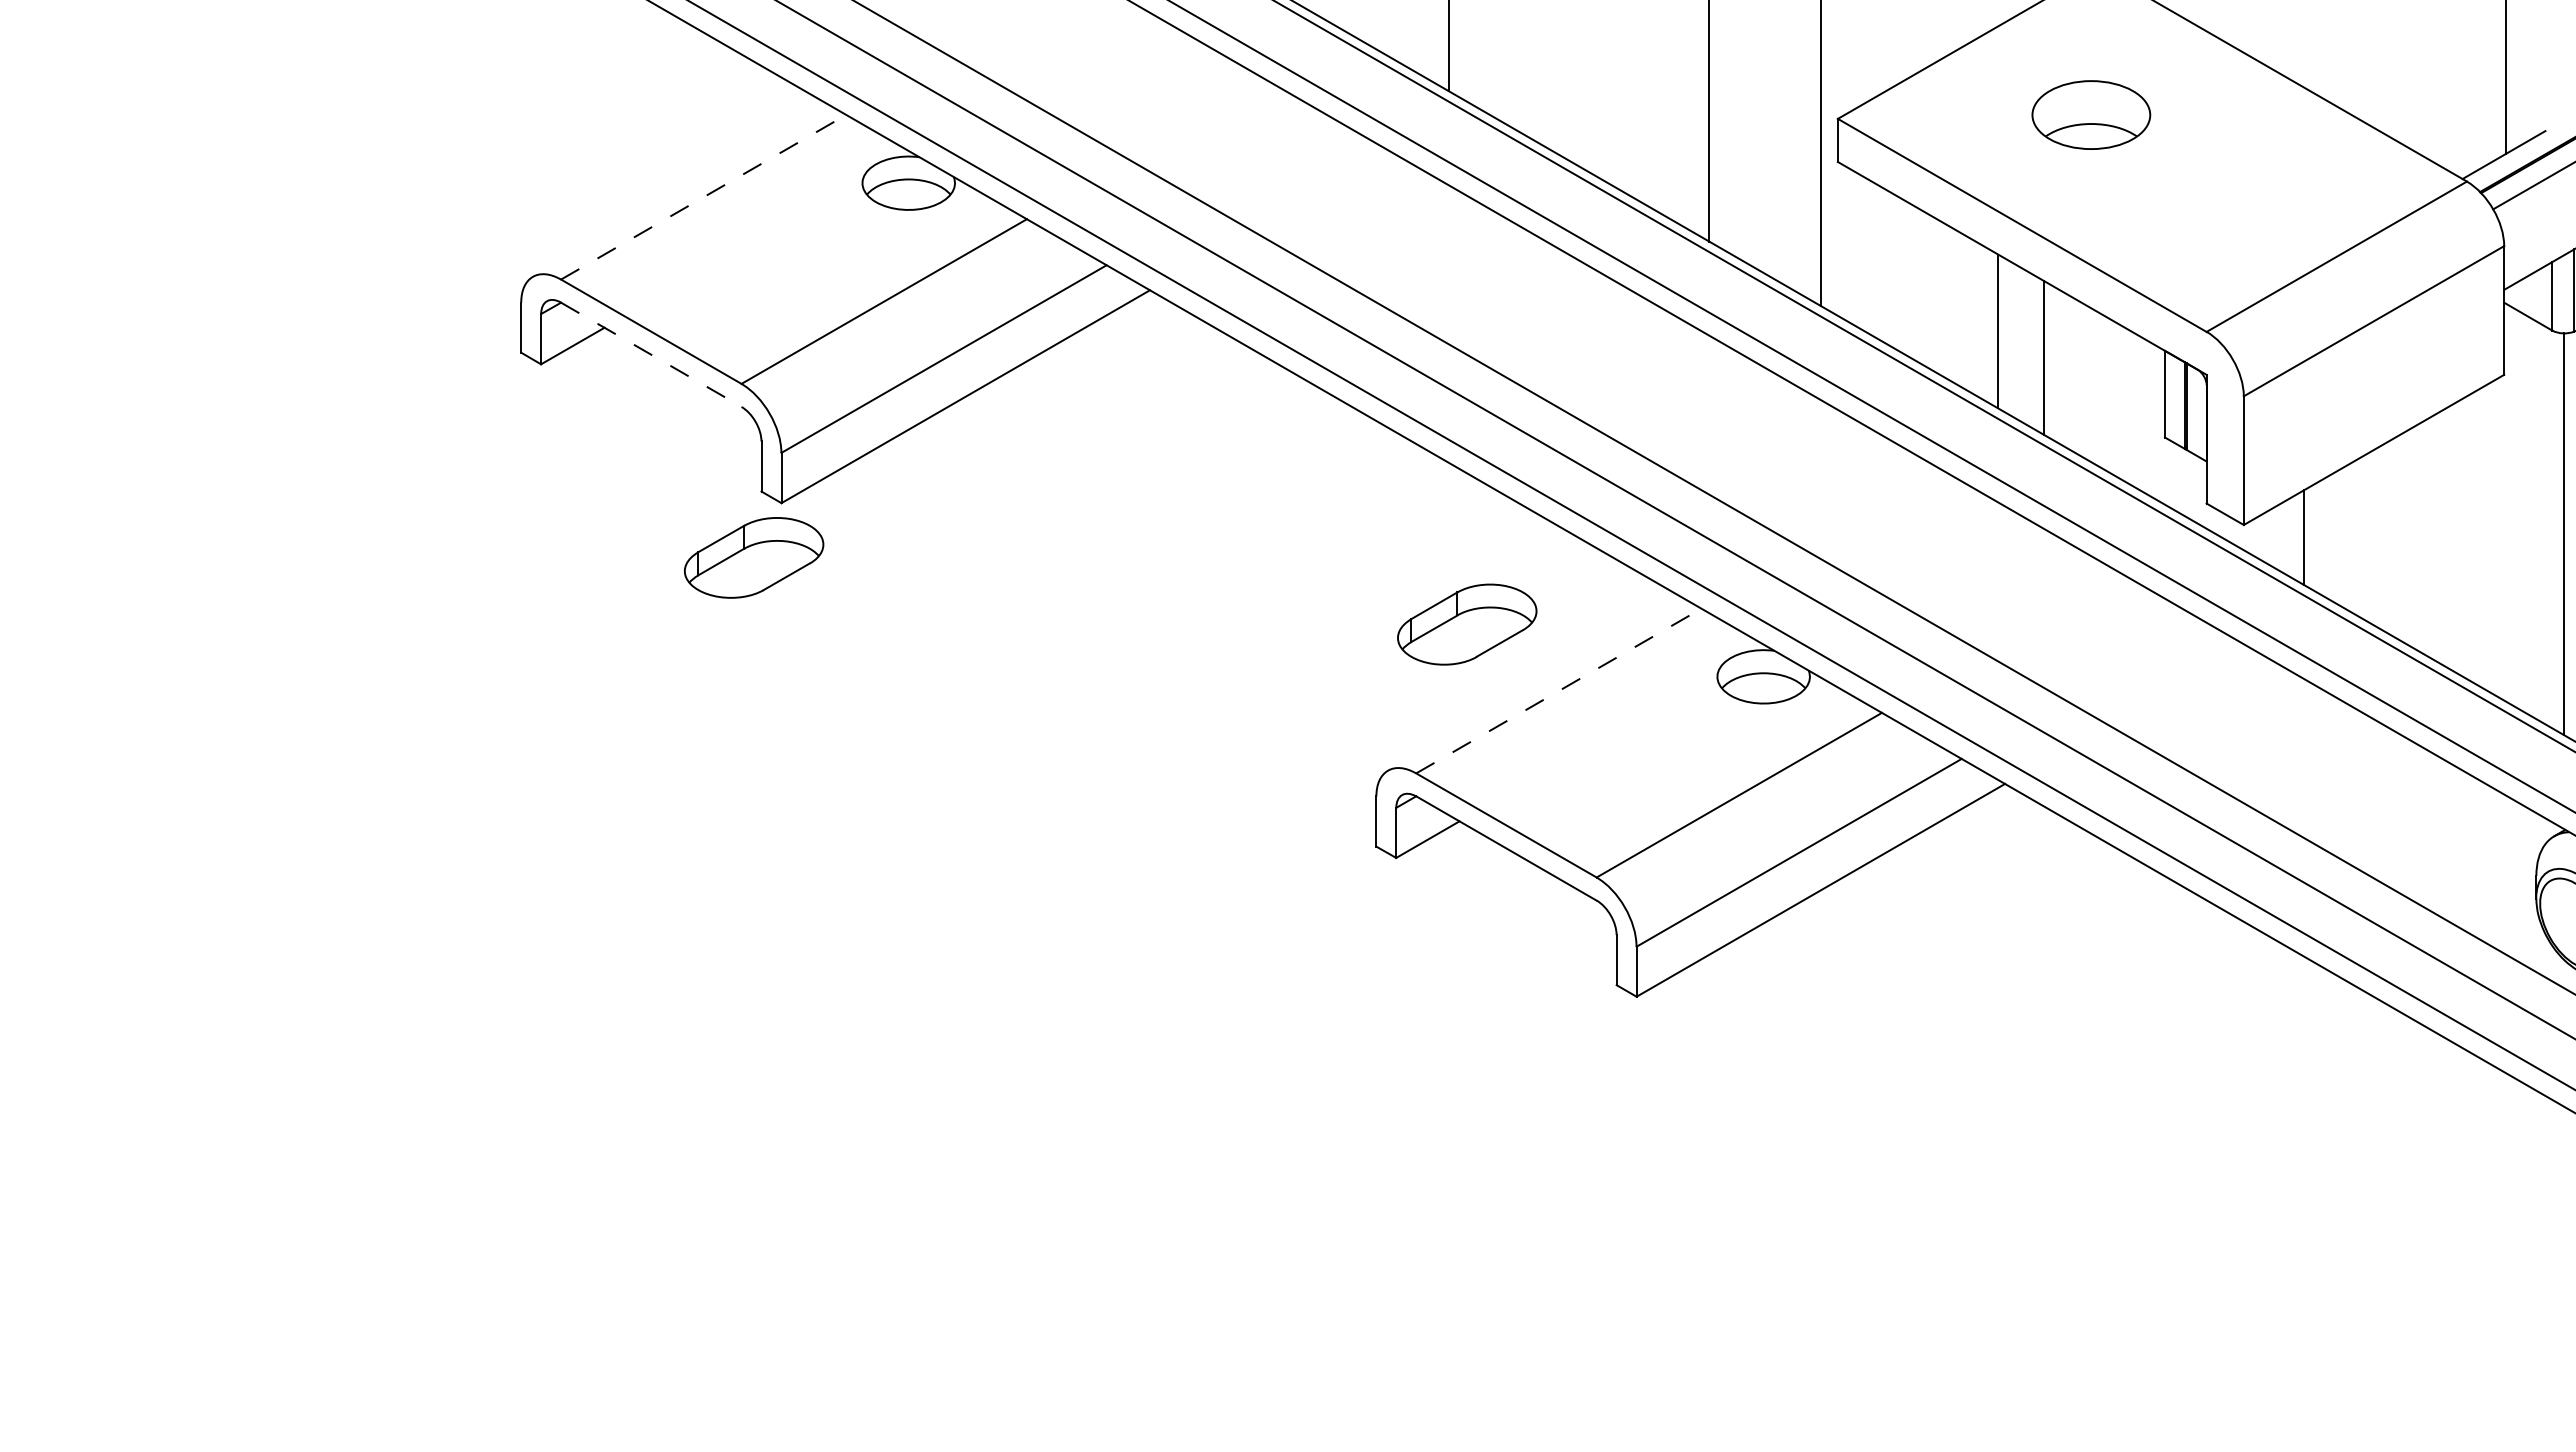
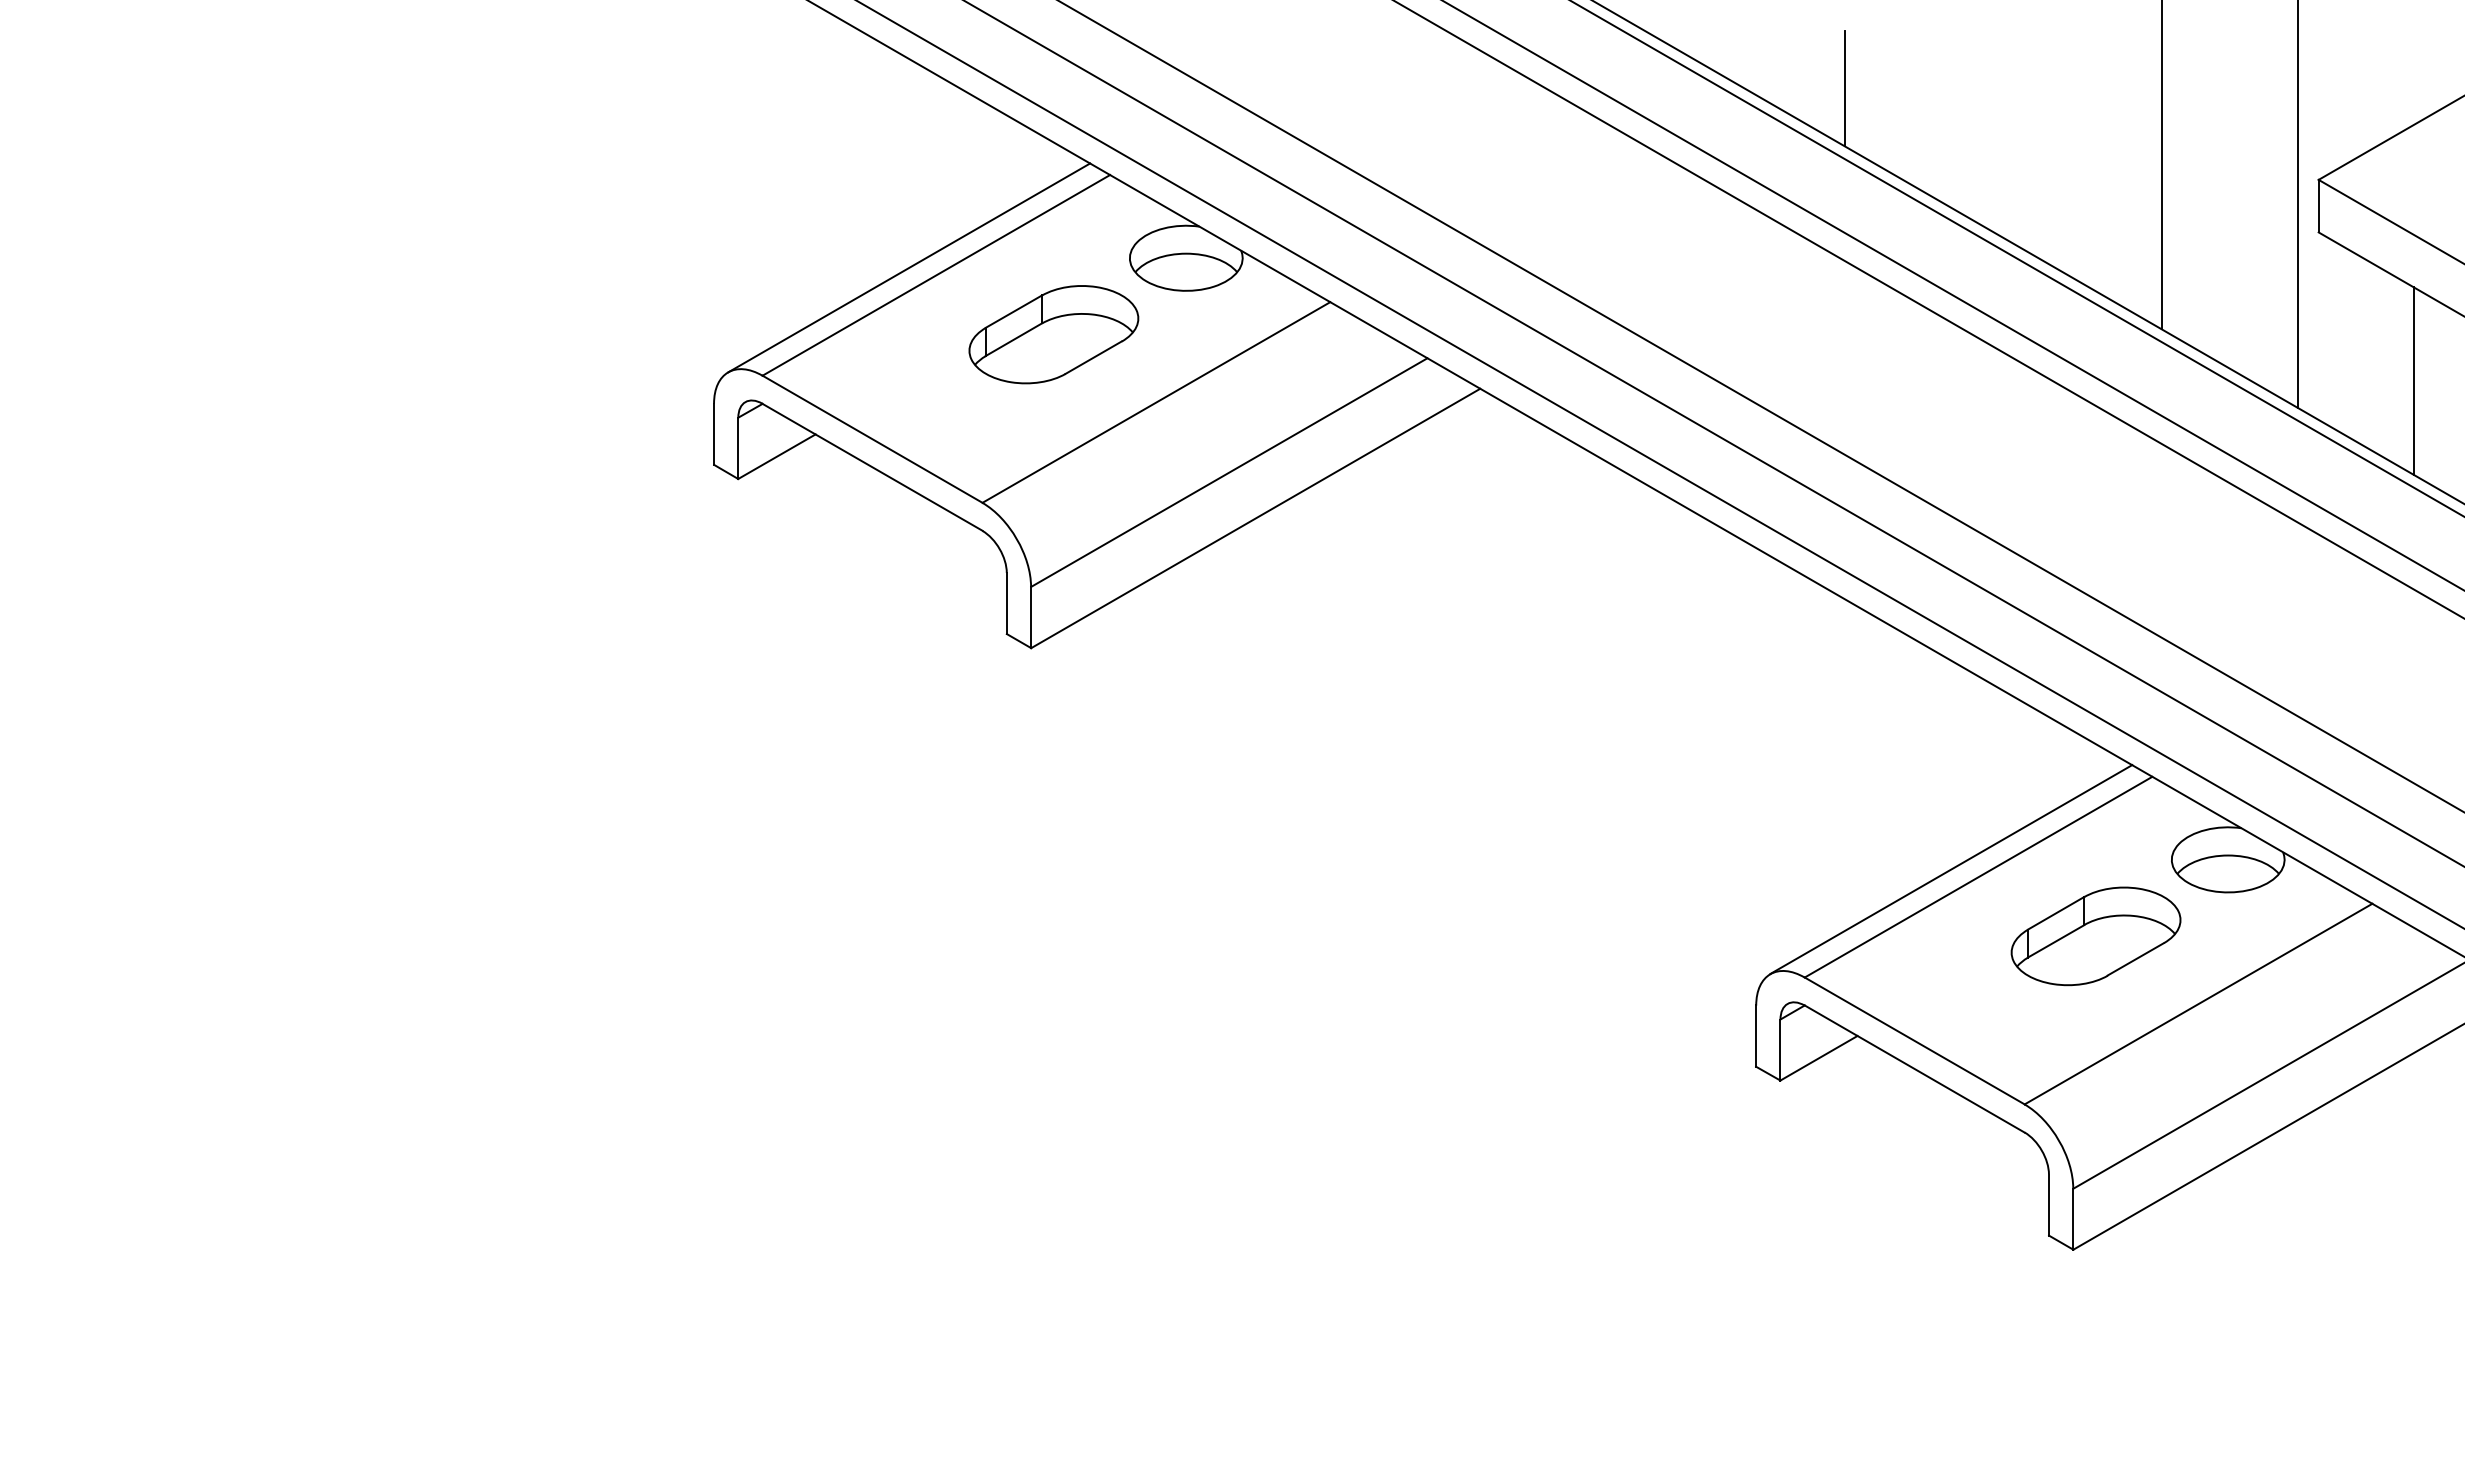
line: (680, 190) -> (908, 267), added
line: (703, 197) -> (936, 275), dashed -> solid
line: (1915, 283) -> (2413, 380), added
line: (651, 355) -> (872, 468), dashed -> solid
part: (754, 557) -> (1054, 334), moved
part: (1467, 624) -> (2096, 936), moved
line: (1536, 684) -> (1951, 869), added
line: (1558, 691) -> (1978, 877), dashed -> solid

